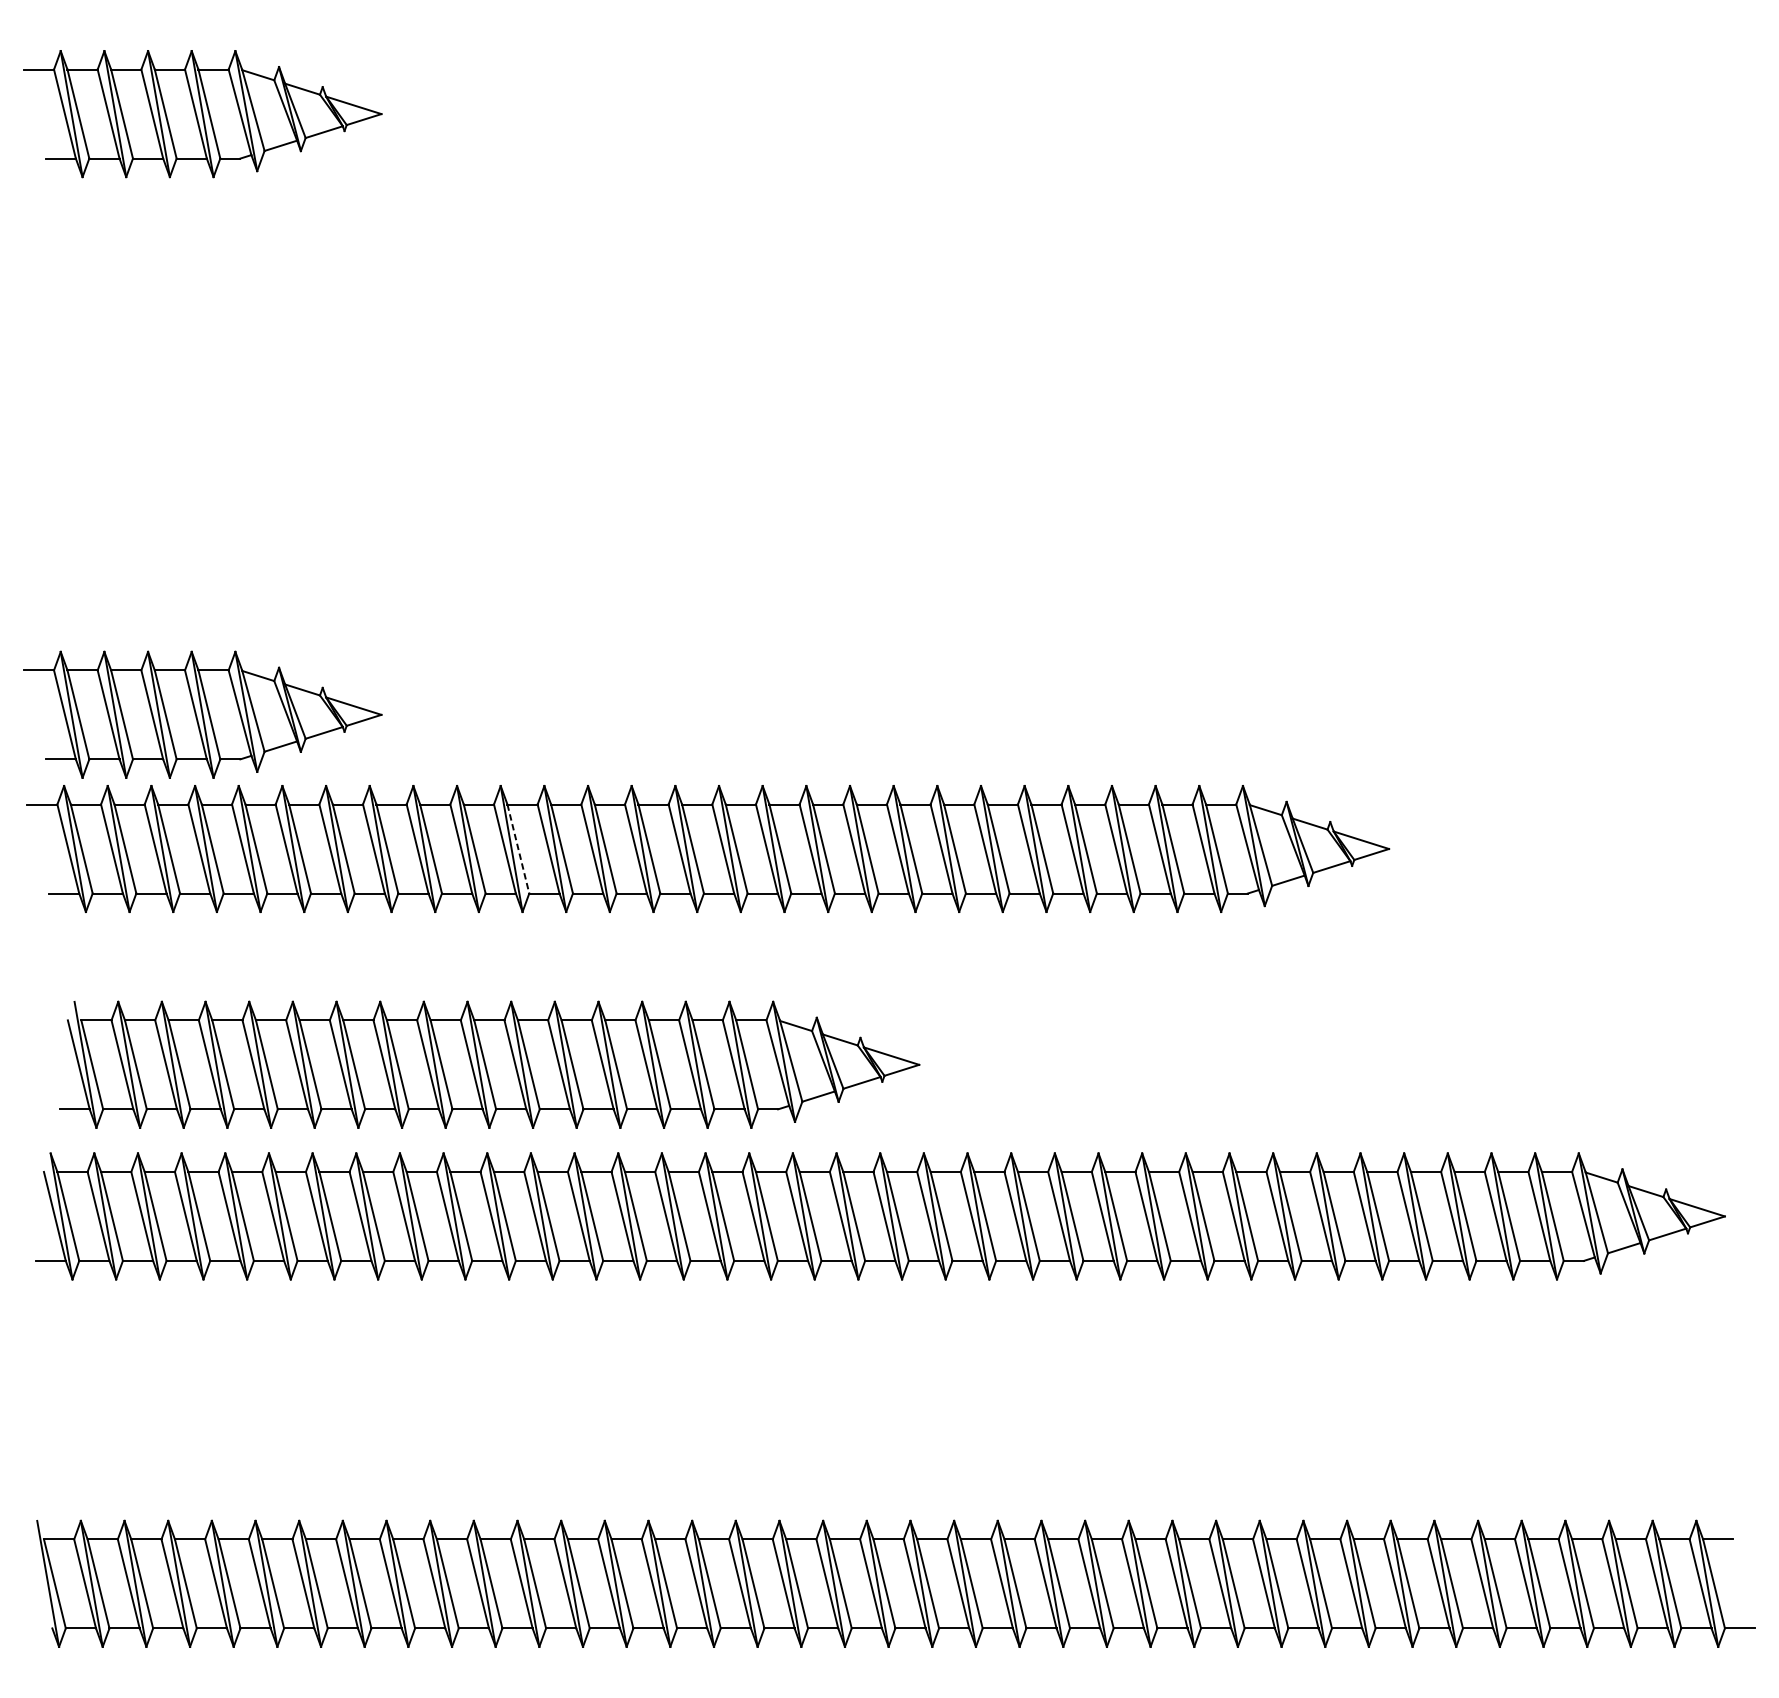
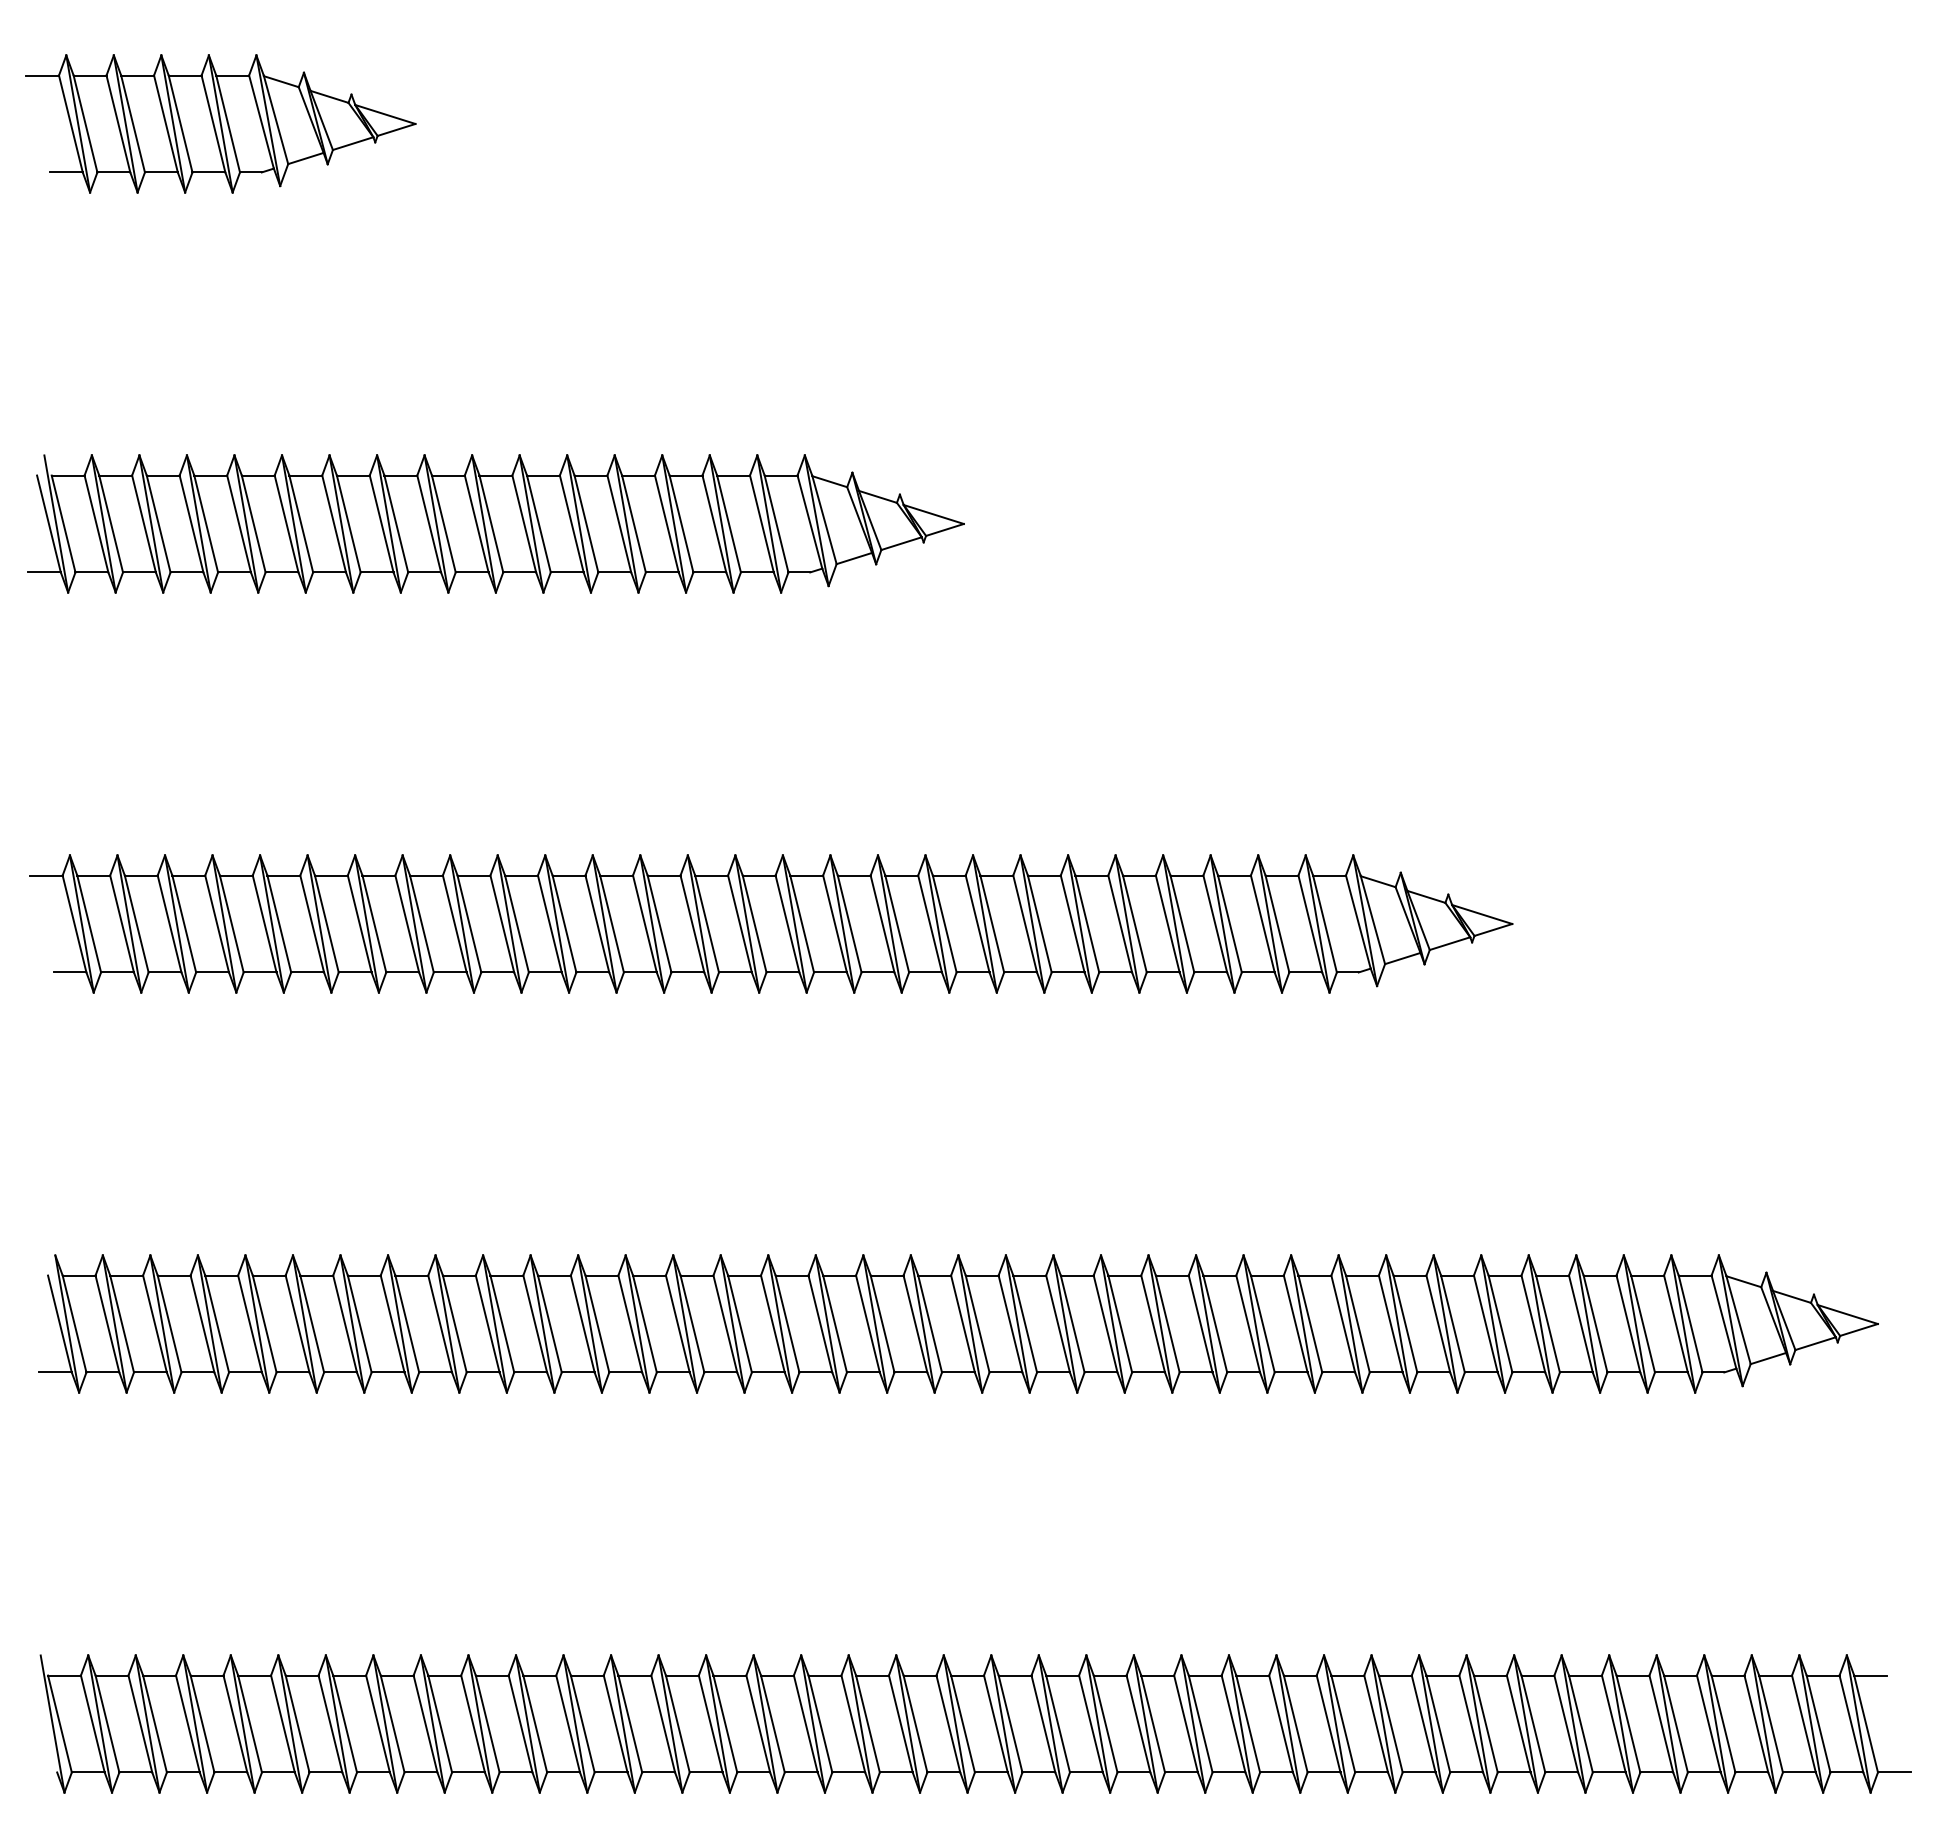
part: (202, 714) -> (220, 777), removed
line: (518, 849) -> (564, 924), dashed -> solid
part: (488, 1064) -> (495, 523), moved

